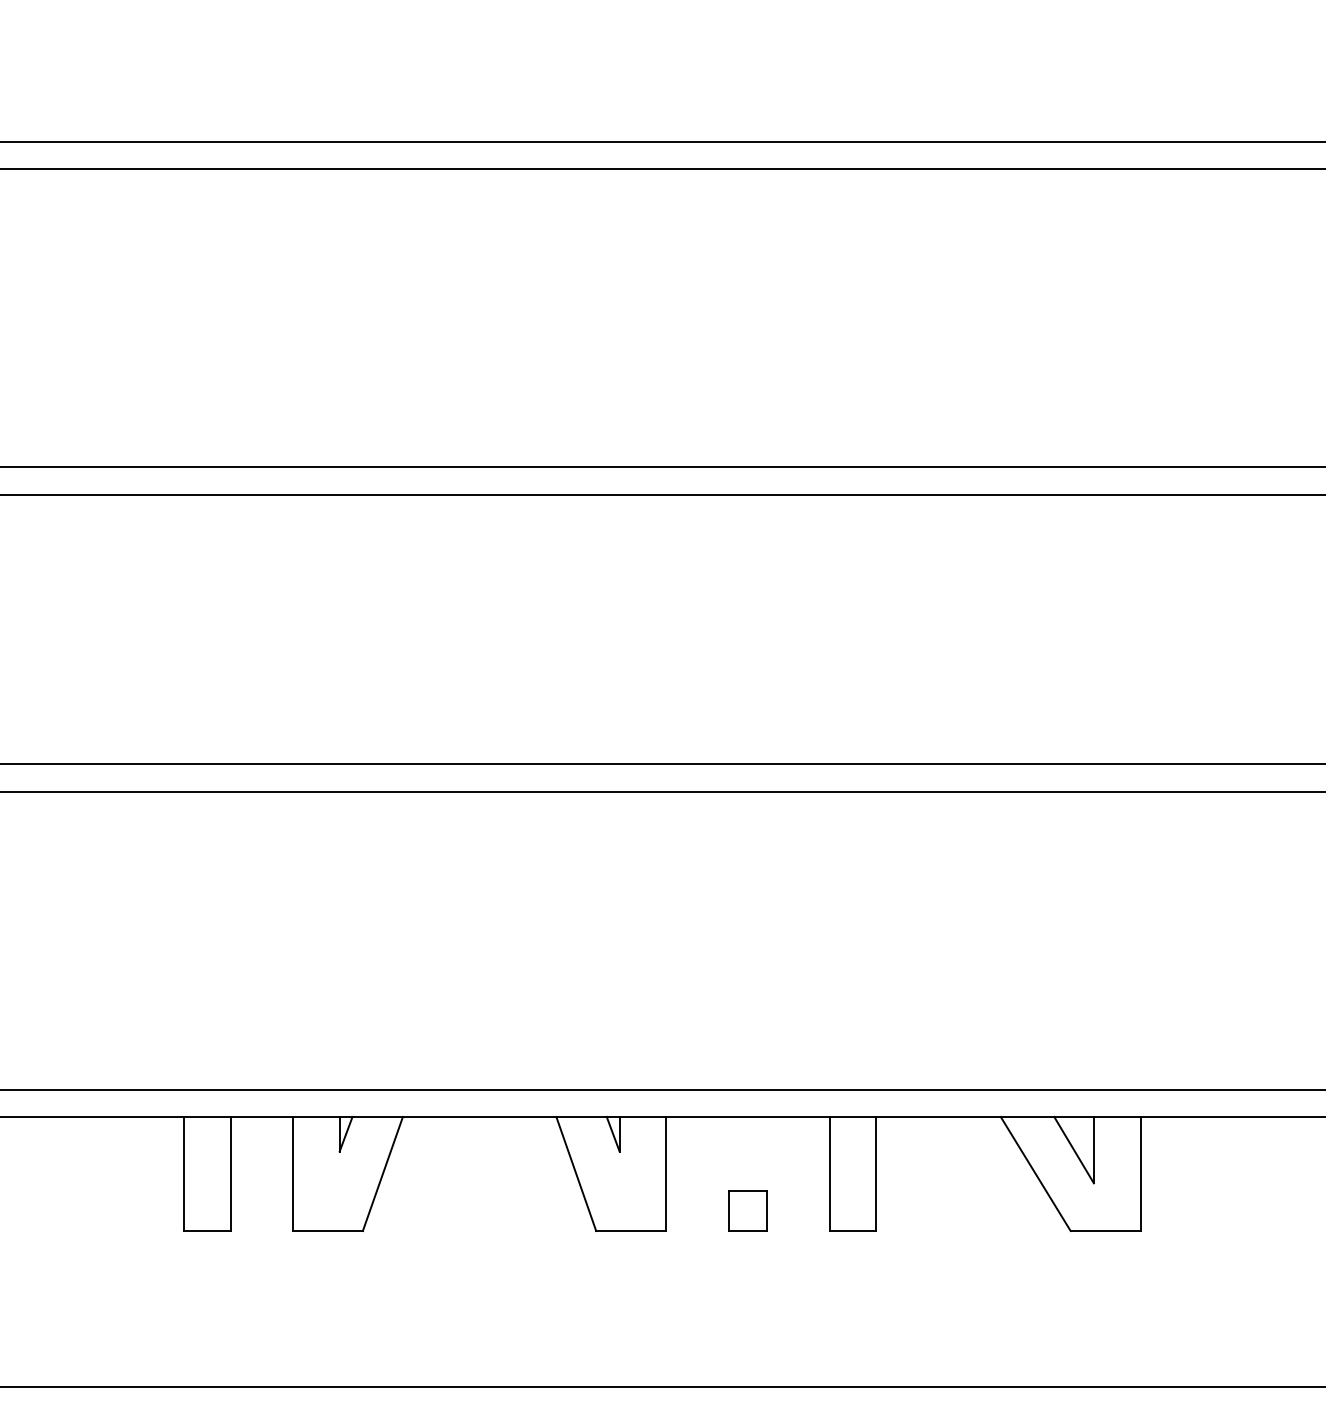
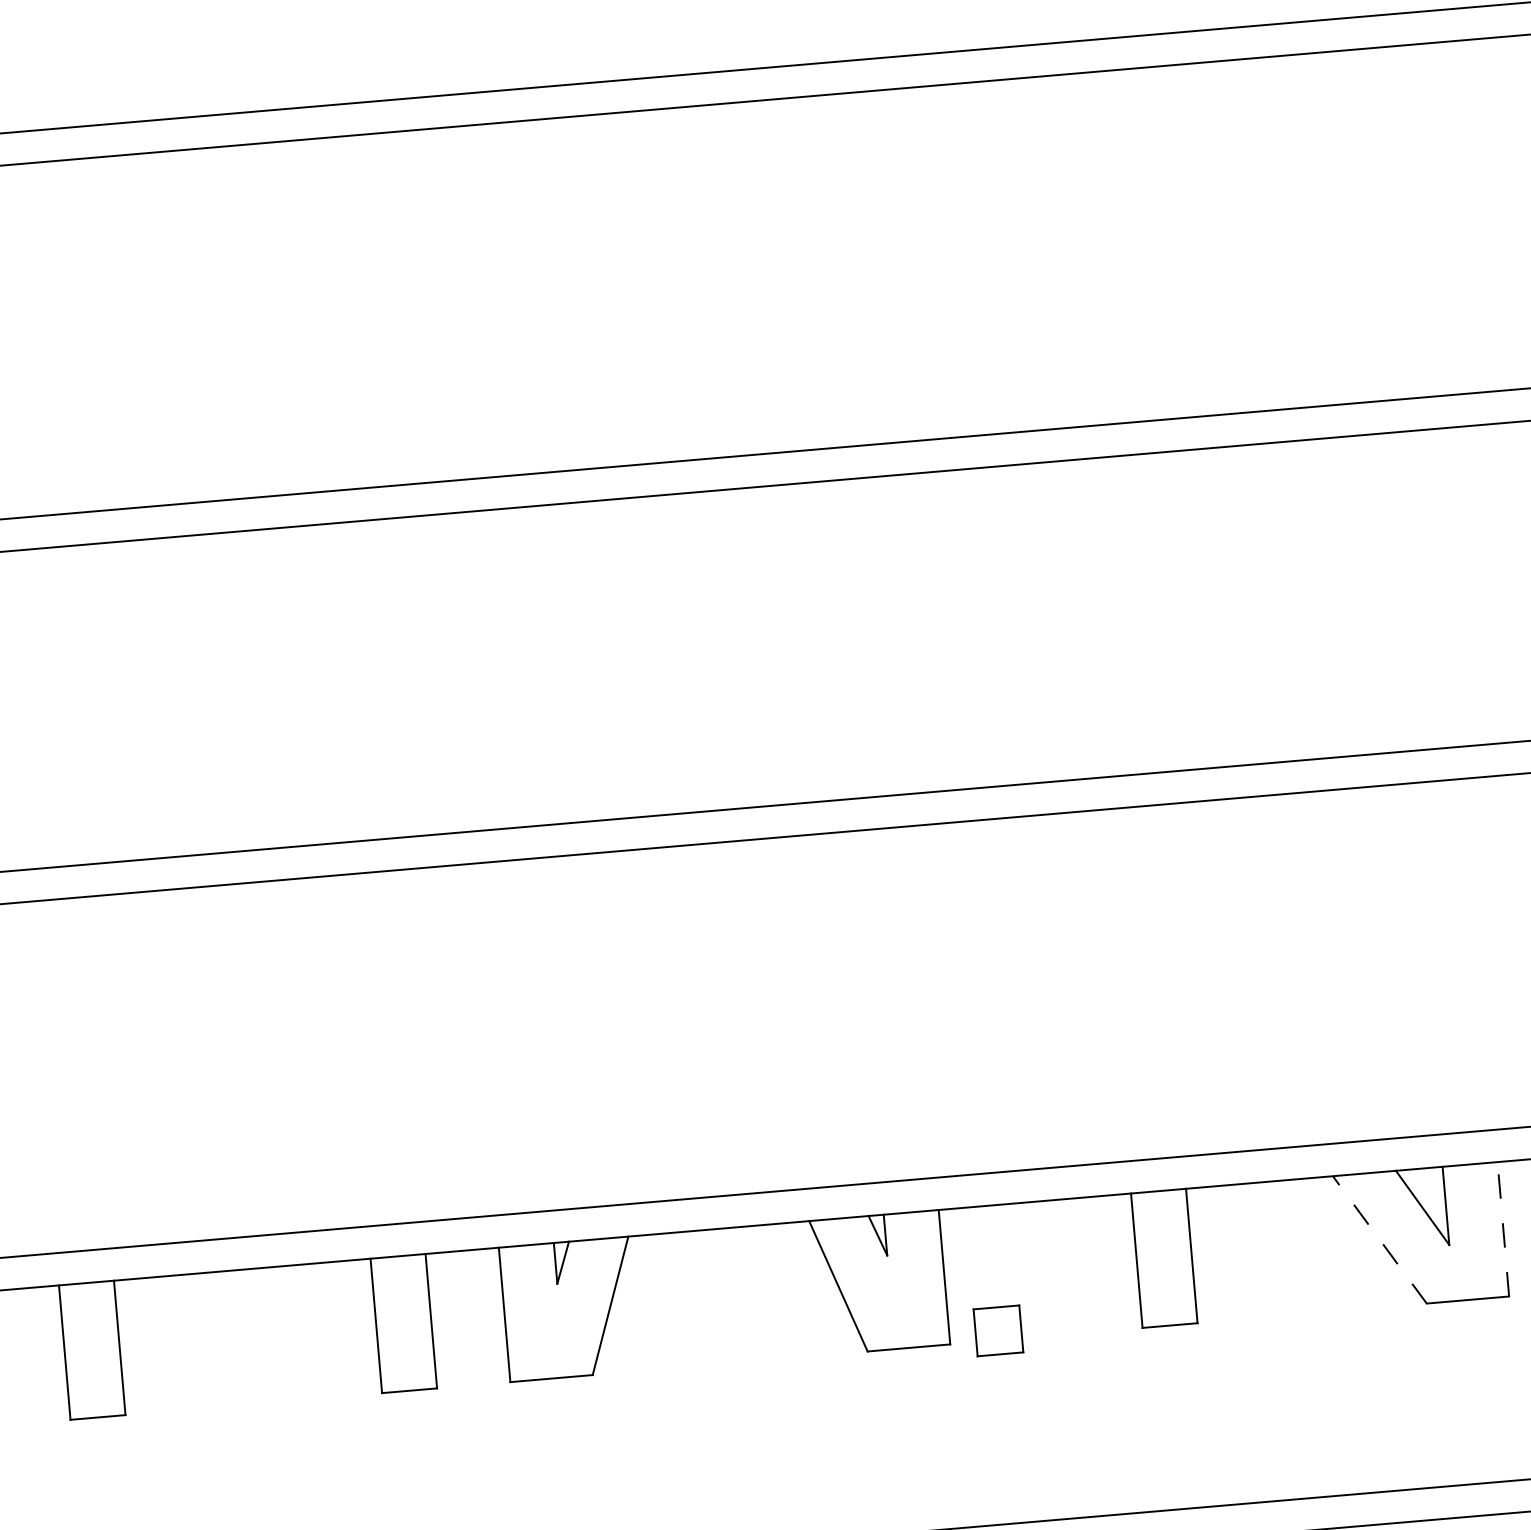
line: (1035, 1173) -> (1379, 1239), solid -> dashed
line: (1140, 1173) -> (1503, 1228), solid -> dashed
part: (747, 1210) -> (997, 1330), moved

